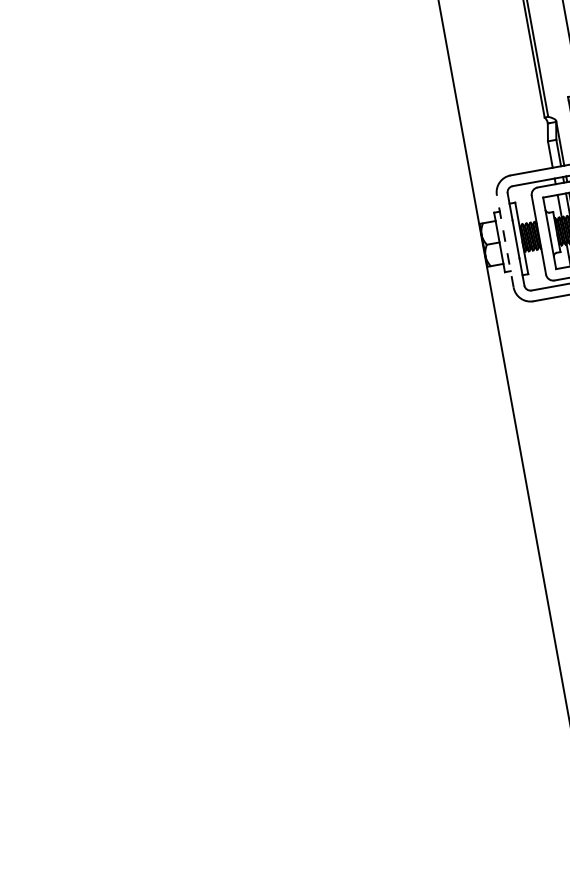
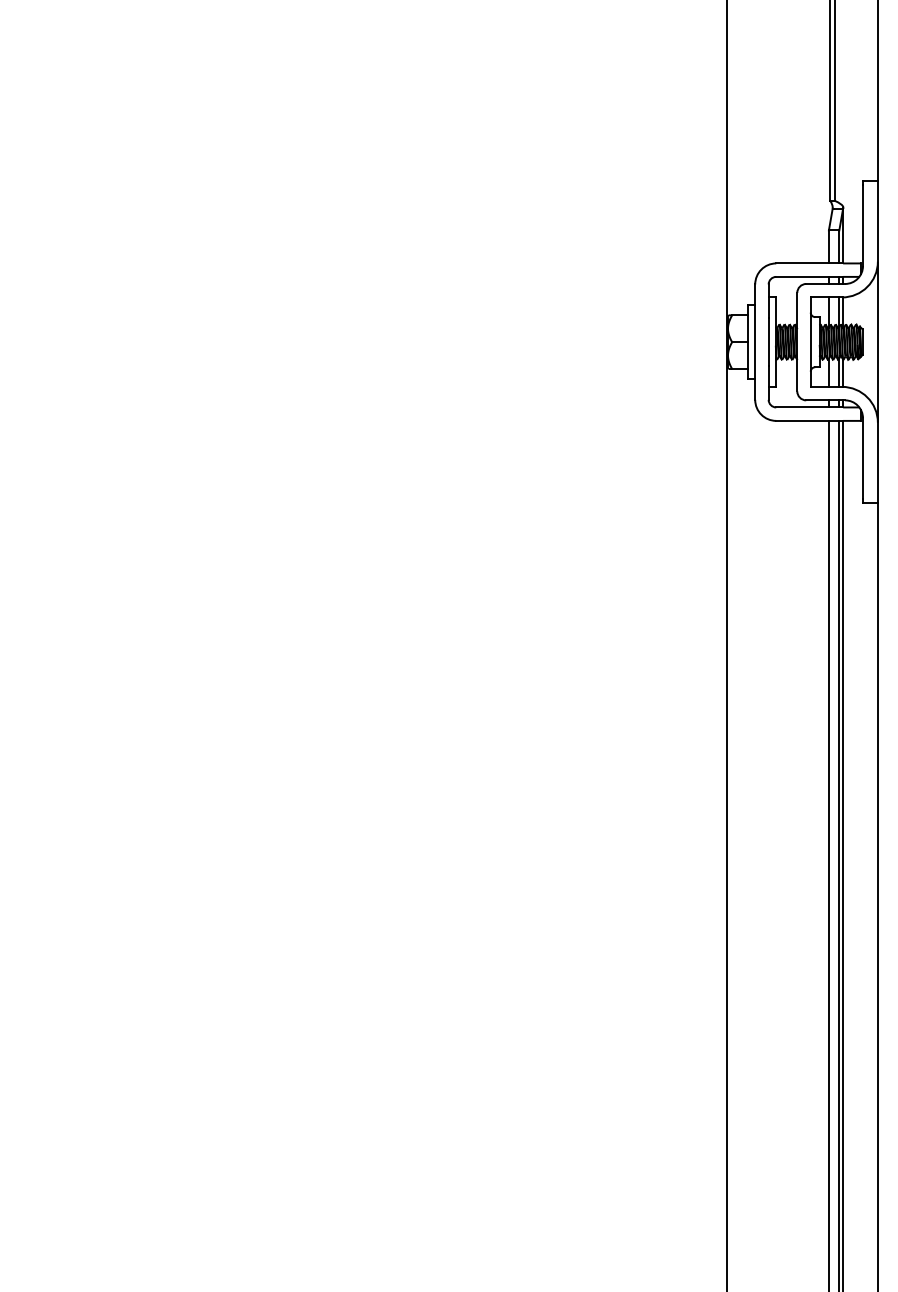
line: (505, 241) -> (755, 342), dashed -> solid

